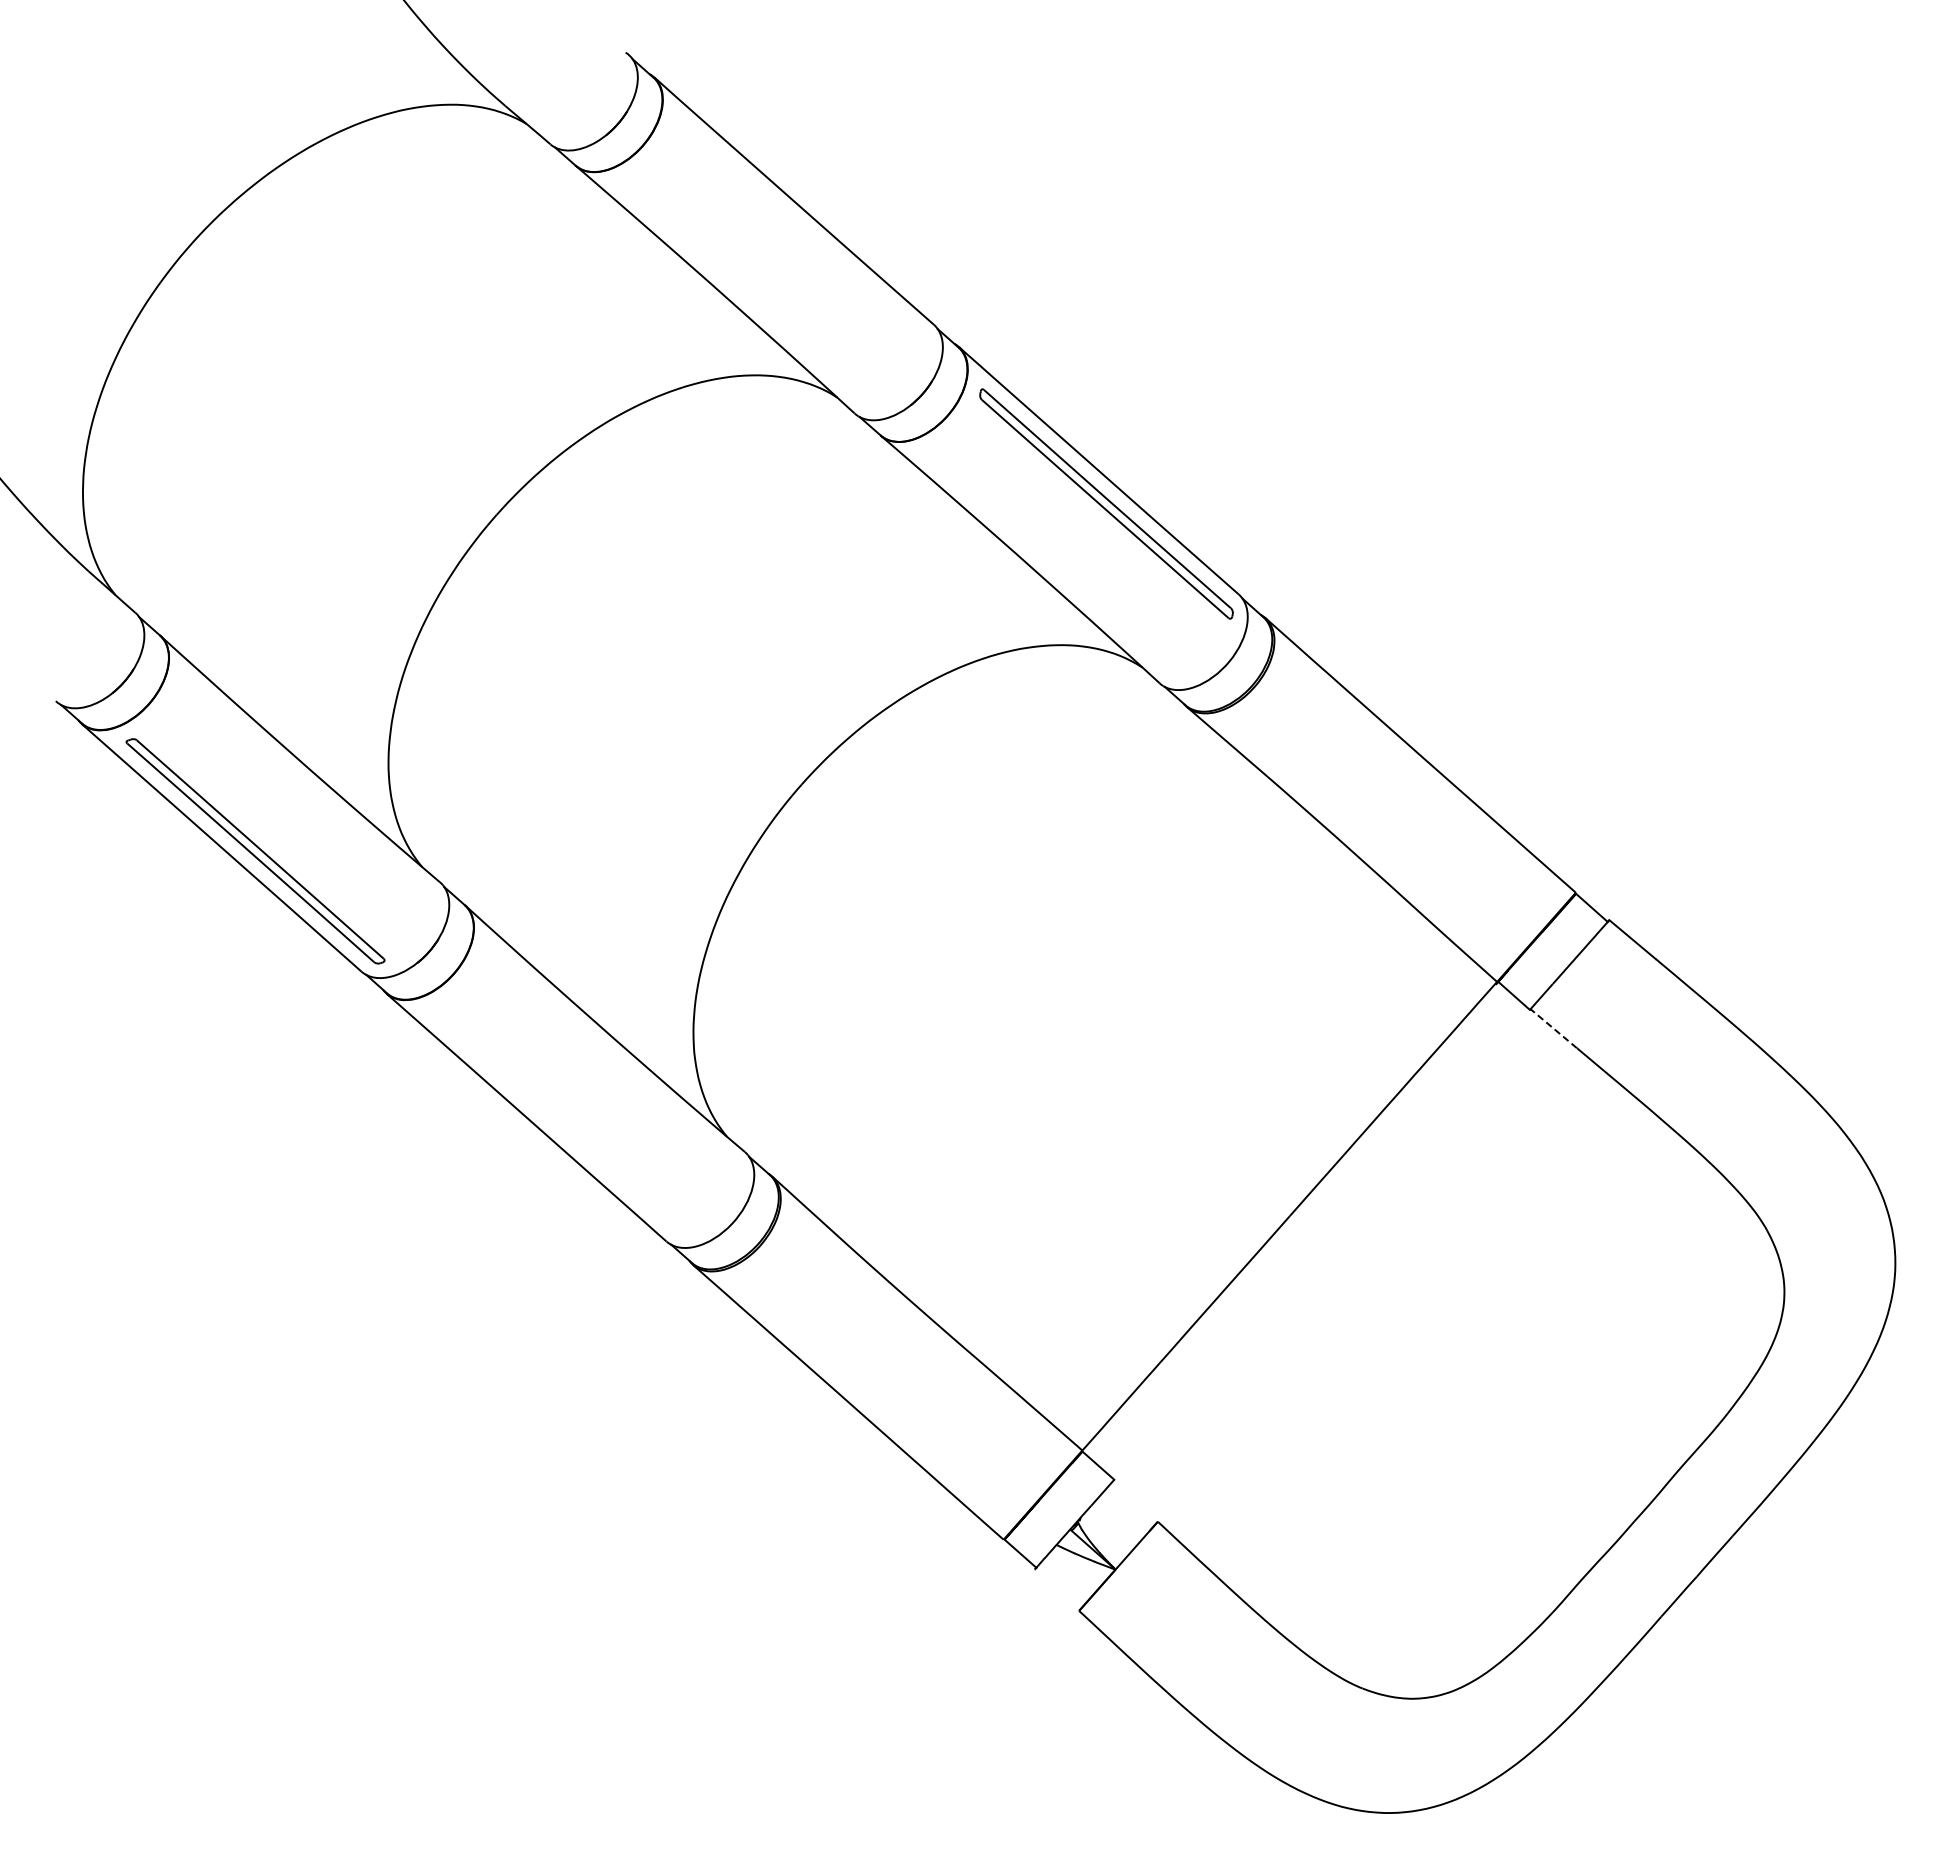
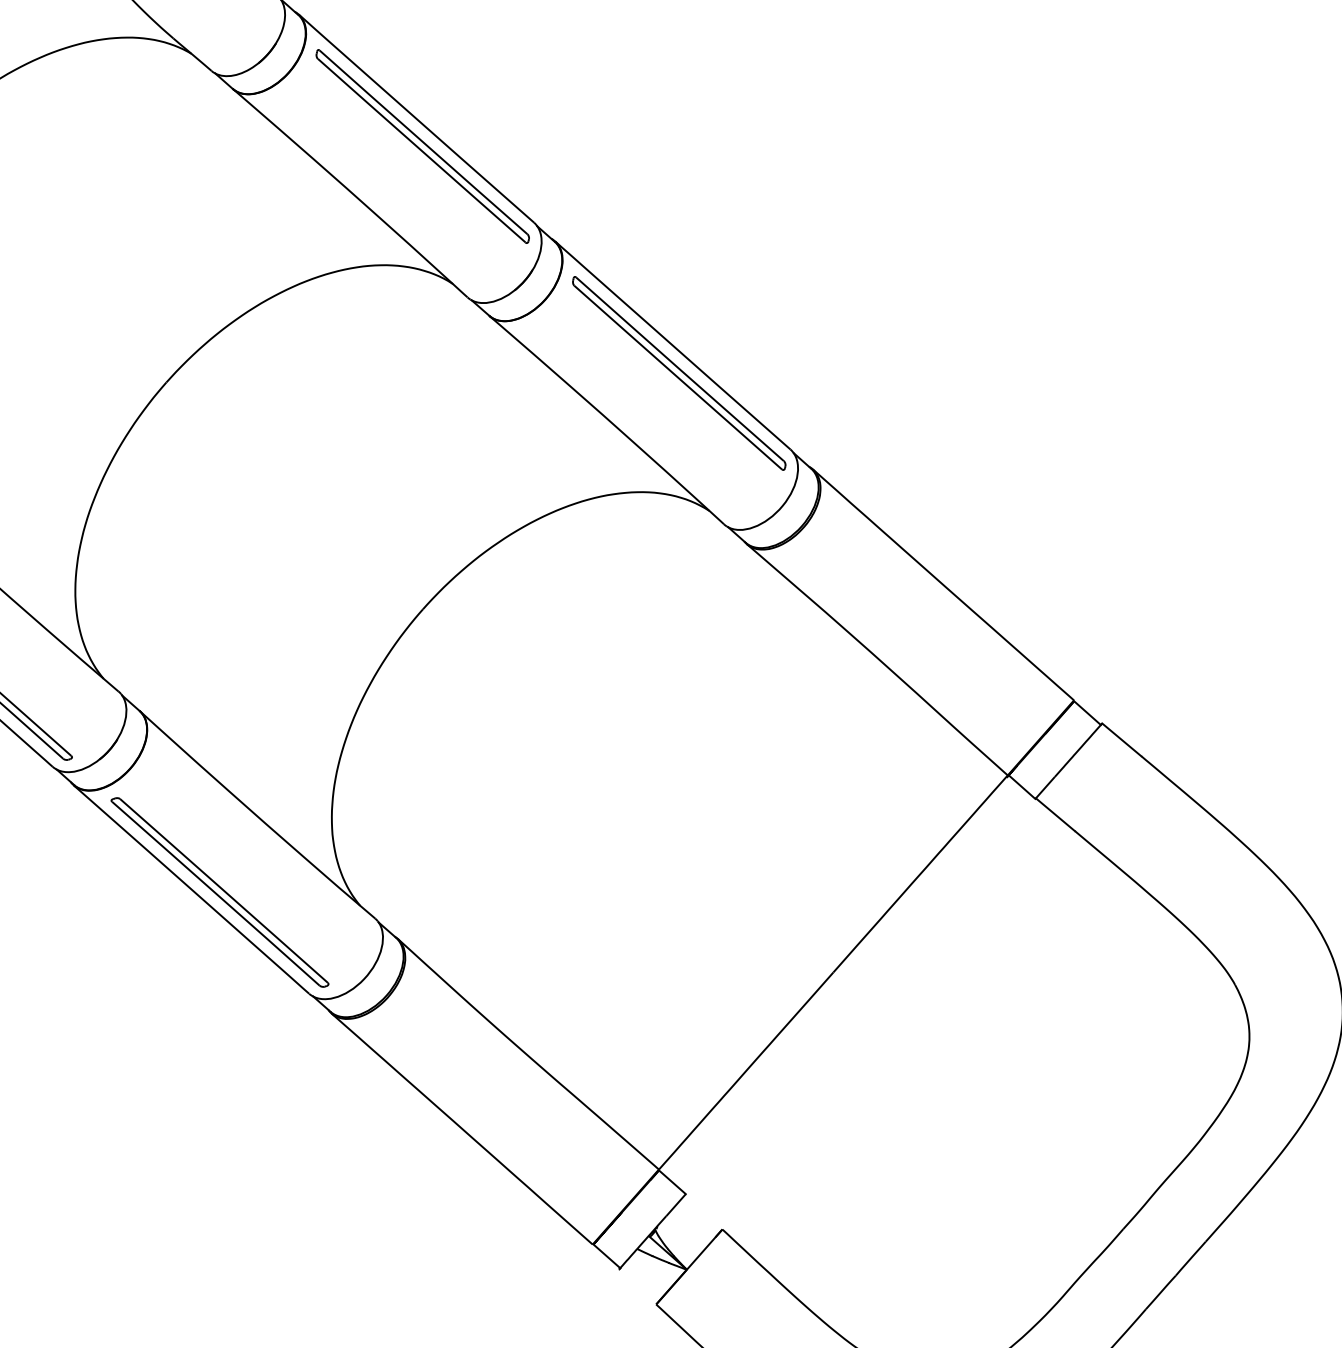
part: (801, 233) -> (422, 145), added
line: (1553, 1028) -> (1055, 814), dashed -> solid
part: (560, 1121) -> (220, 892), added

